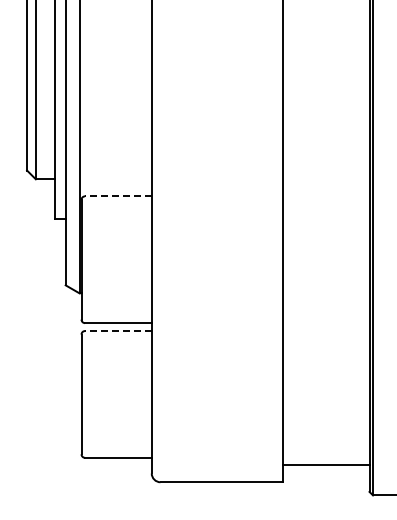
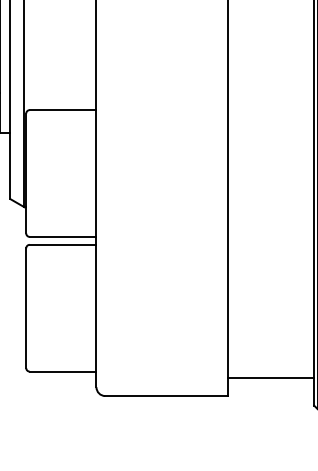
line: (117, 196) -> (62, 110), dashed -> solid
line: (117, 331) -> (62, 245), dashed -> solid

